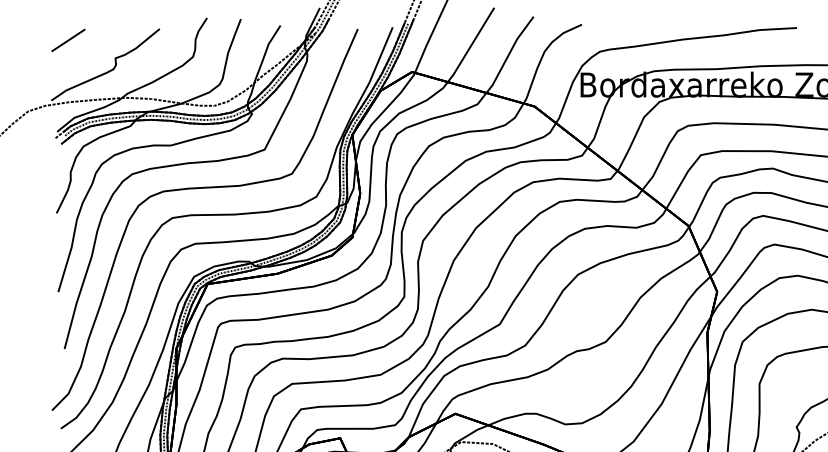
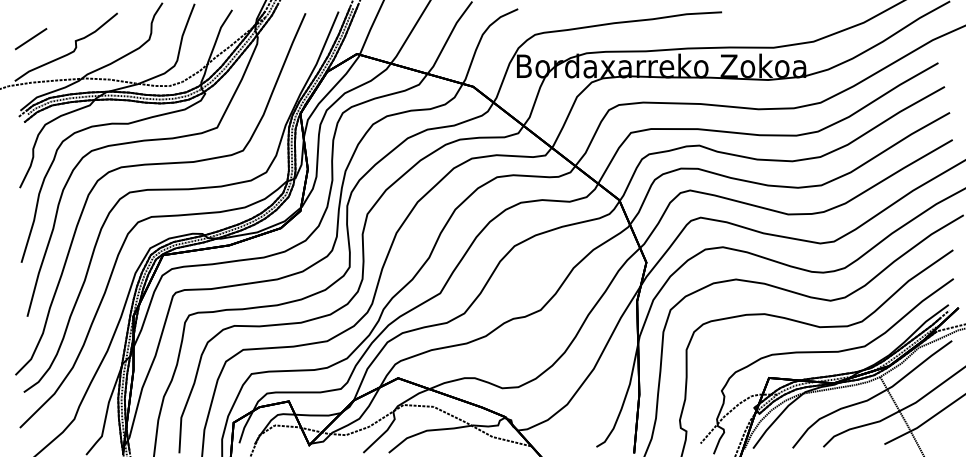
line: (68, 40) -> (31, 39), moved

